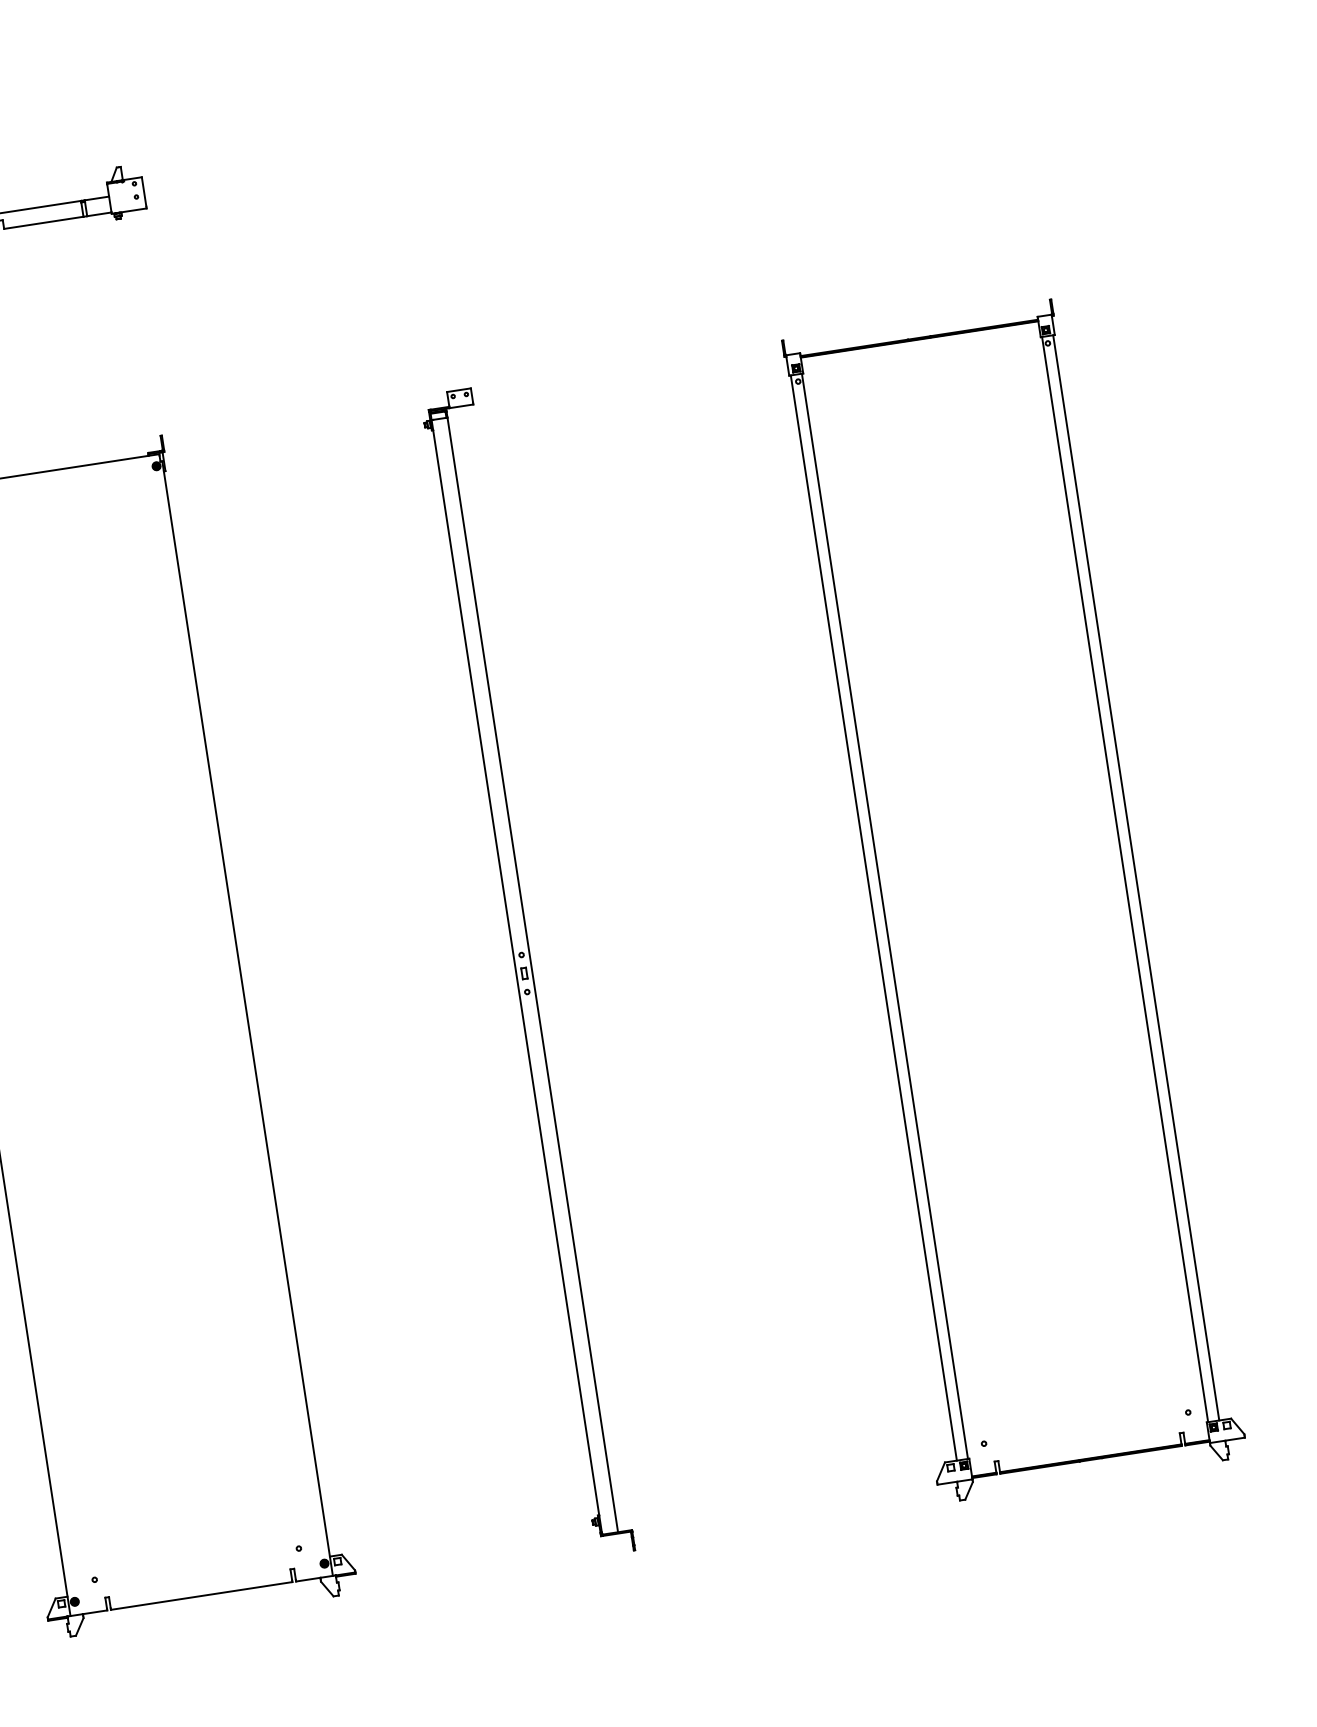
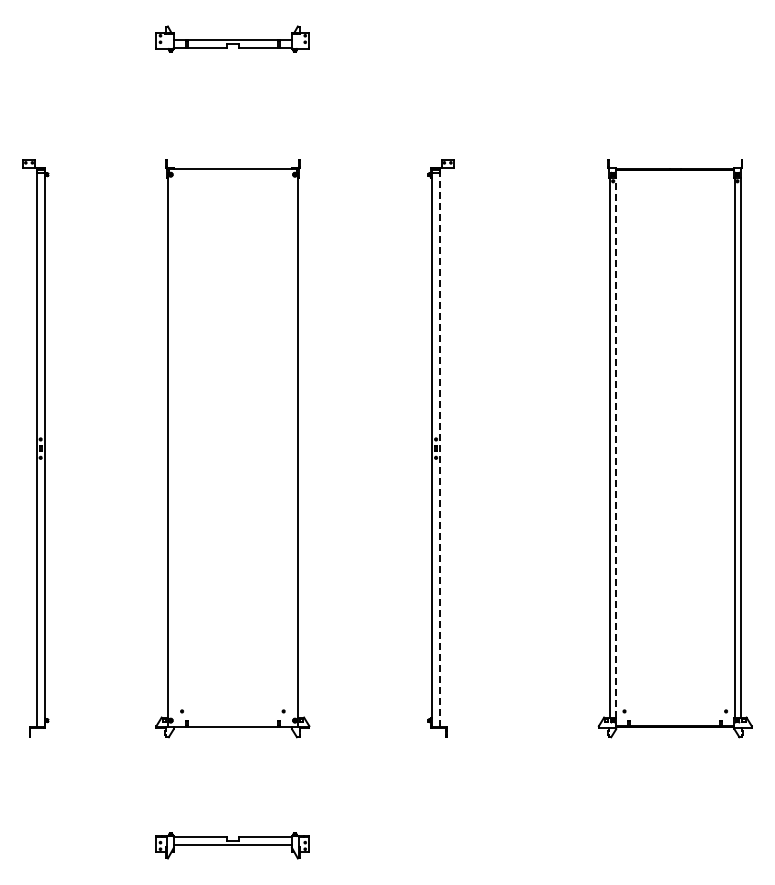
line: (884, 916) -> (615, 447), solid -> dashed
line: (533, 973) -> (440, 449), solid -> dashed

